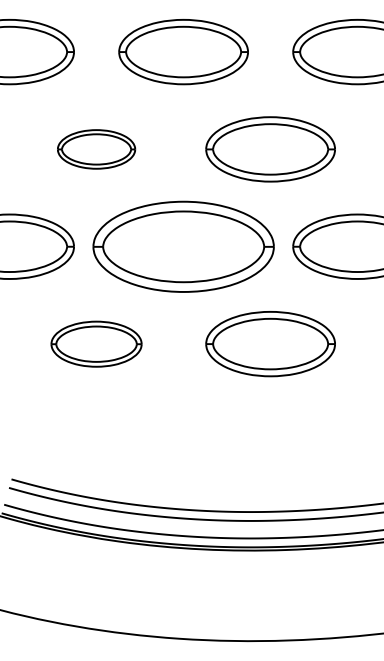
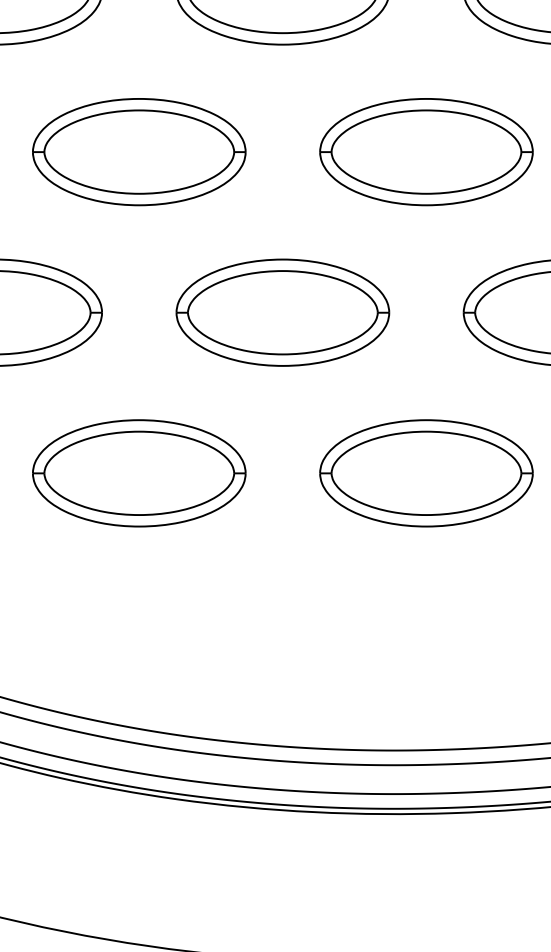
part: (96, 149) -> (139, 152), size x1.67
part: (183, 246) -> (282, 312), size x0.71
part: (96, 344) -> (139, 474), size x1.43

